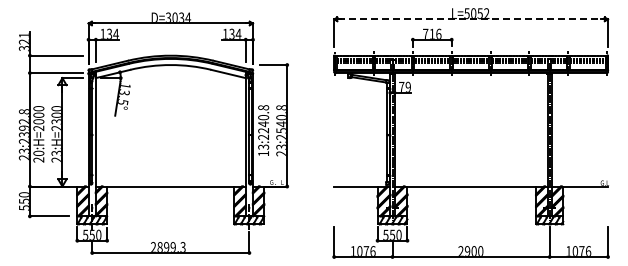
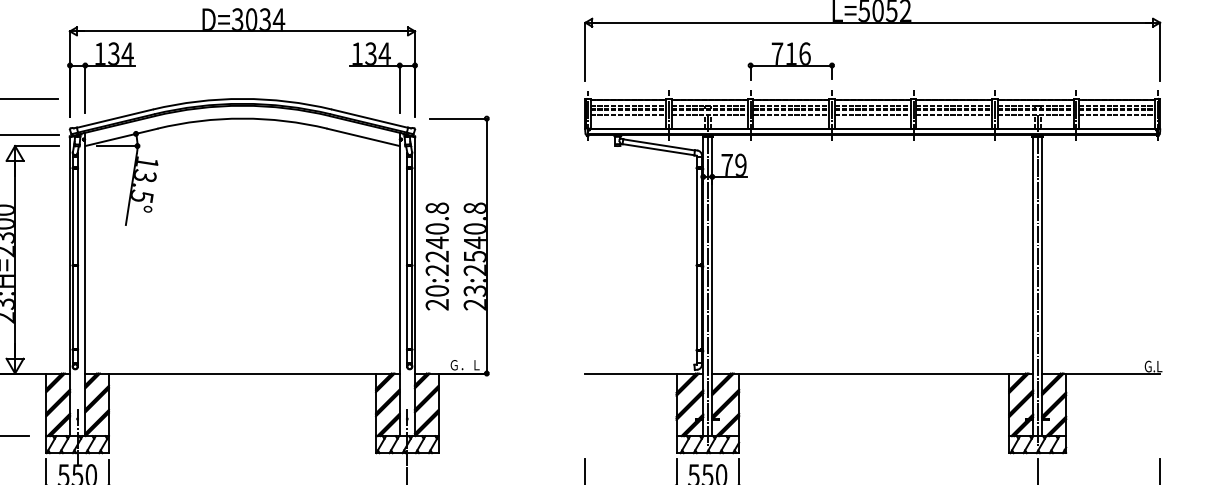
line: (471, 19) -> (873, 23), dashed -> solid
text: (263, 150) -> (437, 297), 13:2240.8 -> 20:2240.8

